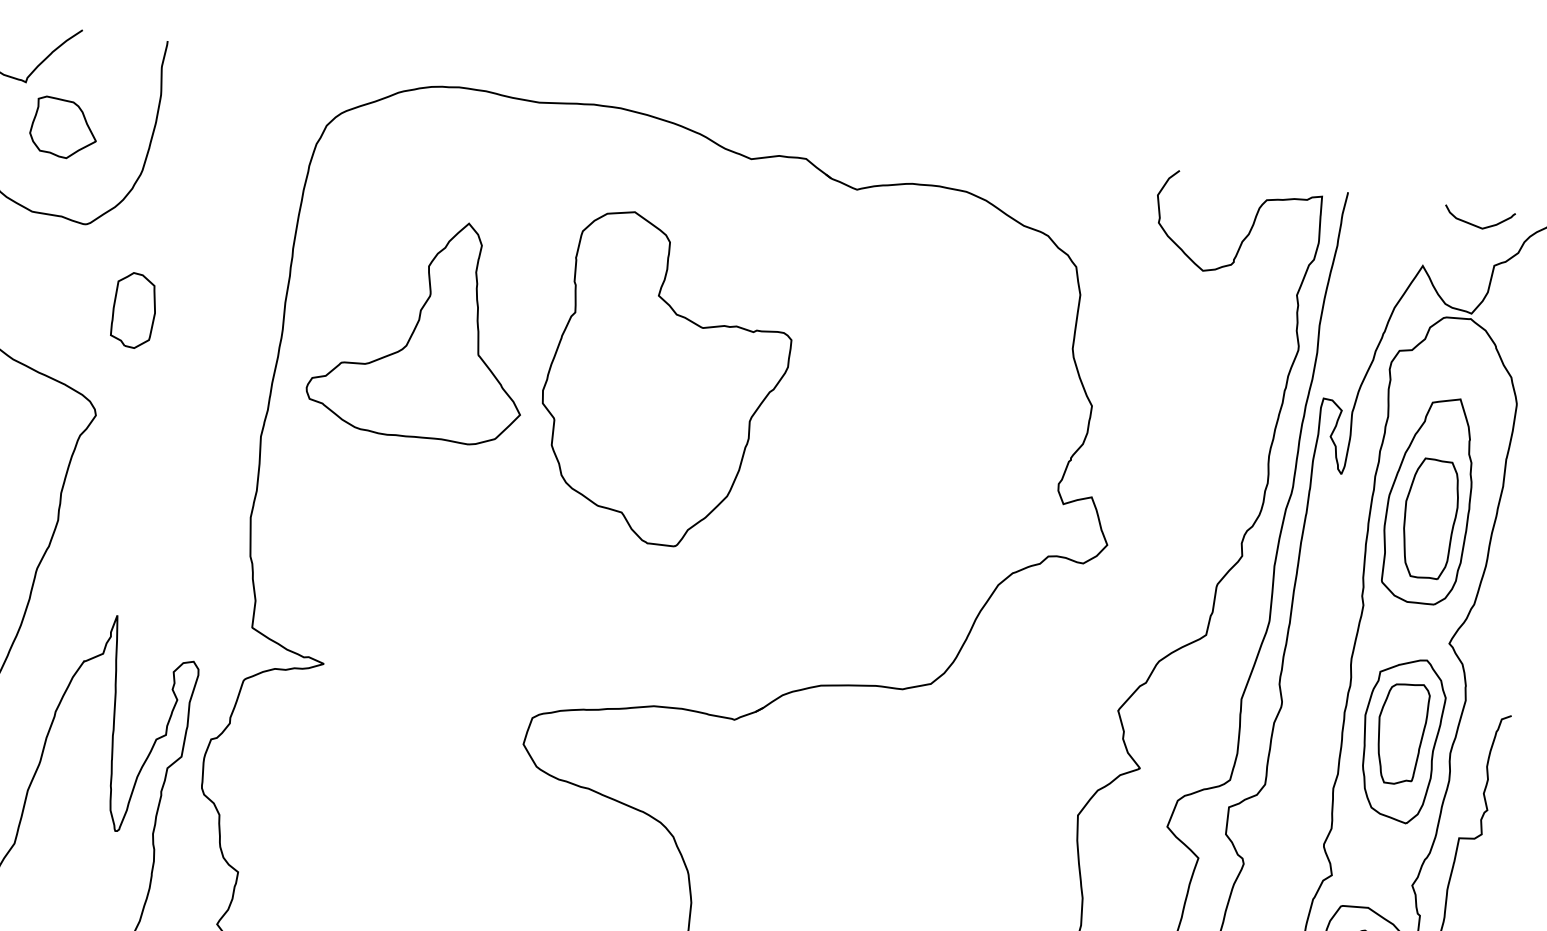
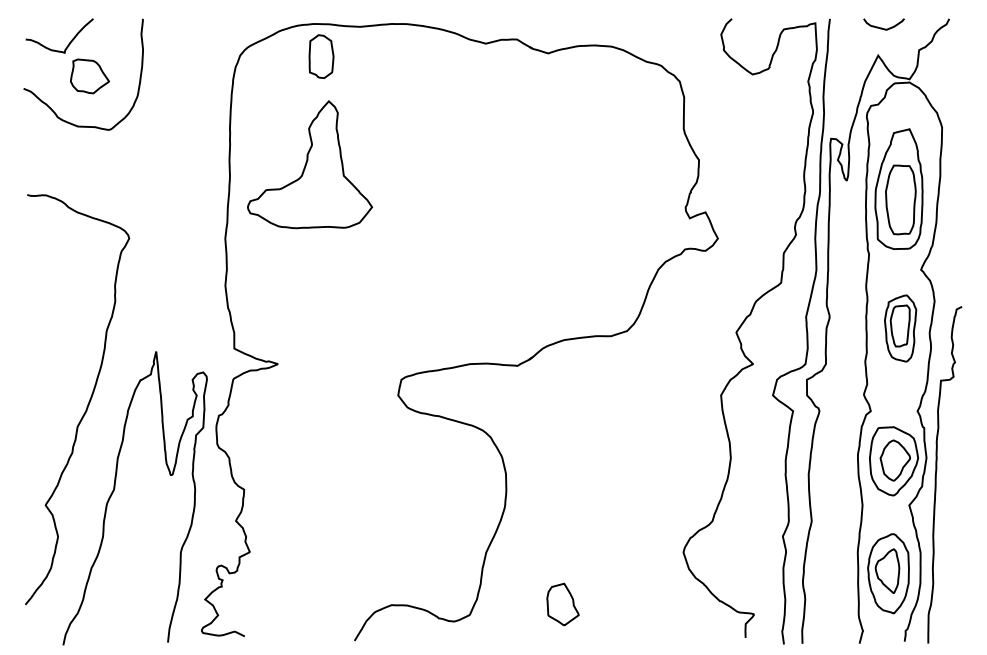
curve: (1475, 223) -> (882, 27), moved
part: (134, 310) -> (321, 56), moved
part: (664, 379) -> (452, 176), removed
part: (1401, 739) -> (900, 328), size x0.7

